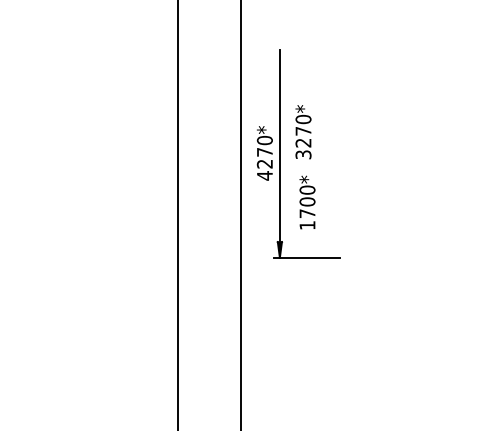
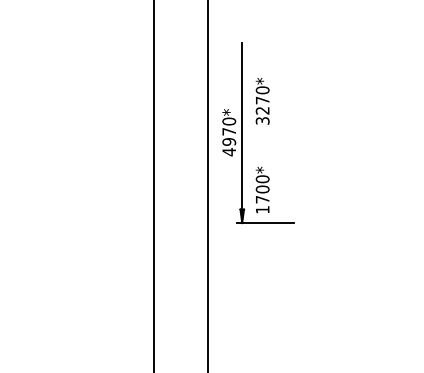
text: (303, 132) -> (262, 101), moved
text: (264, 163) -> (228, 141), 4270* -> 4970*
text: (307, 202) -> (262, 189), moved

